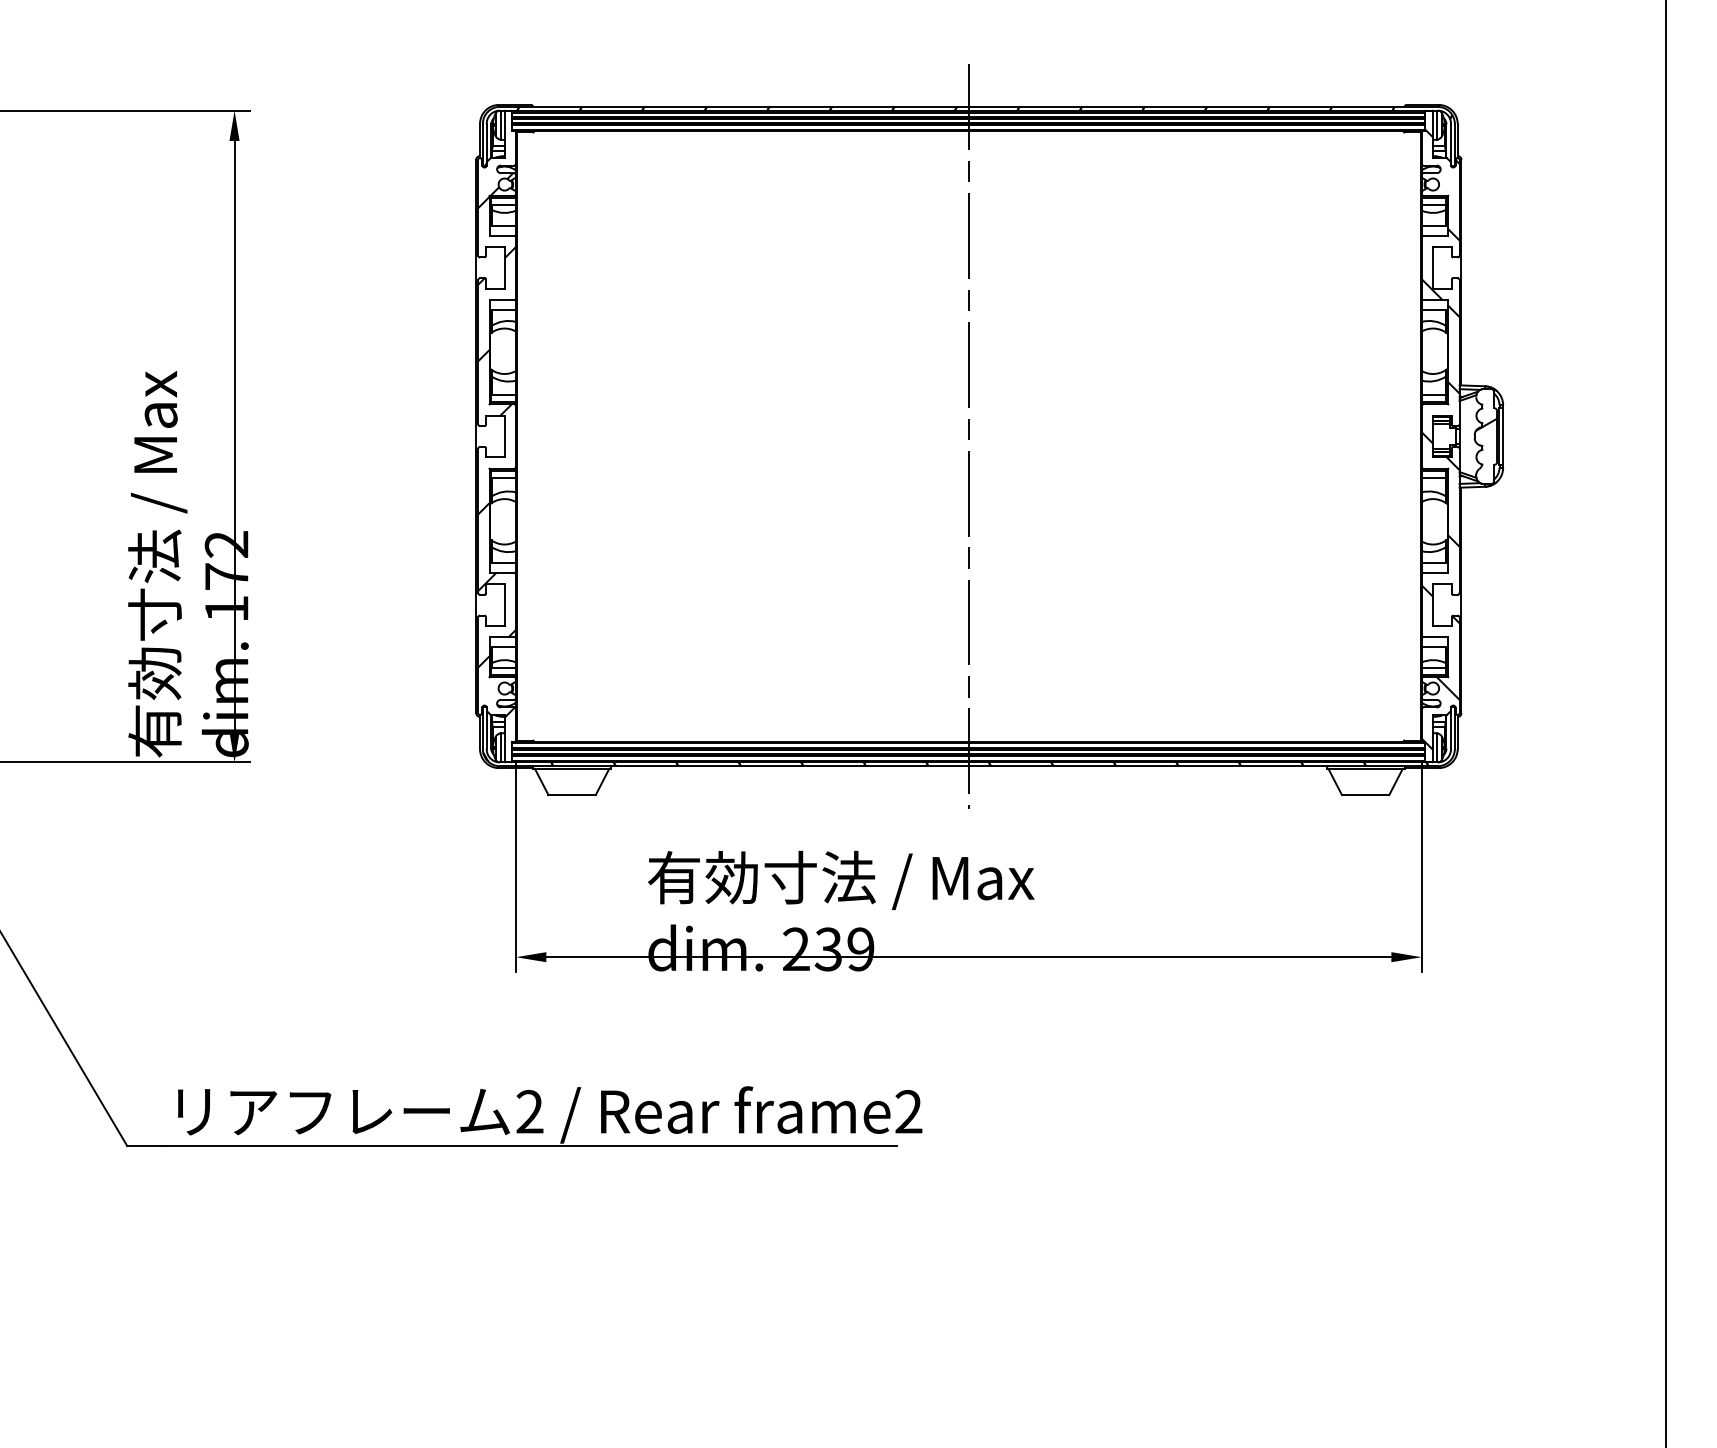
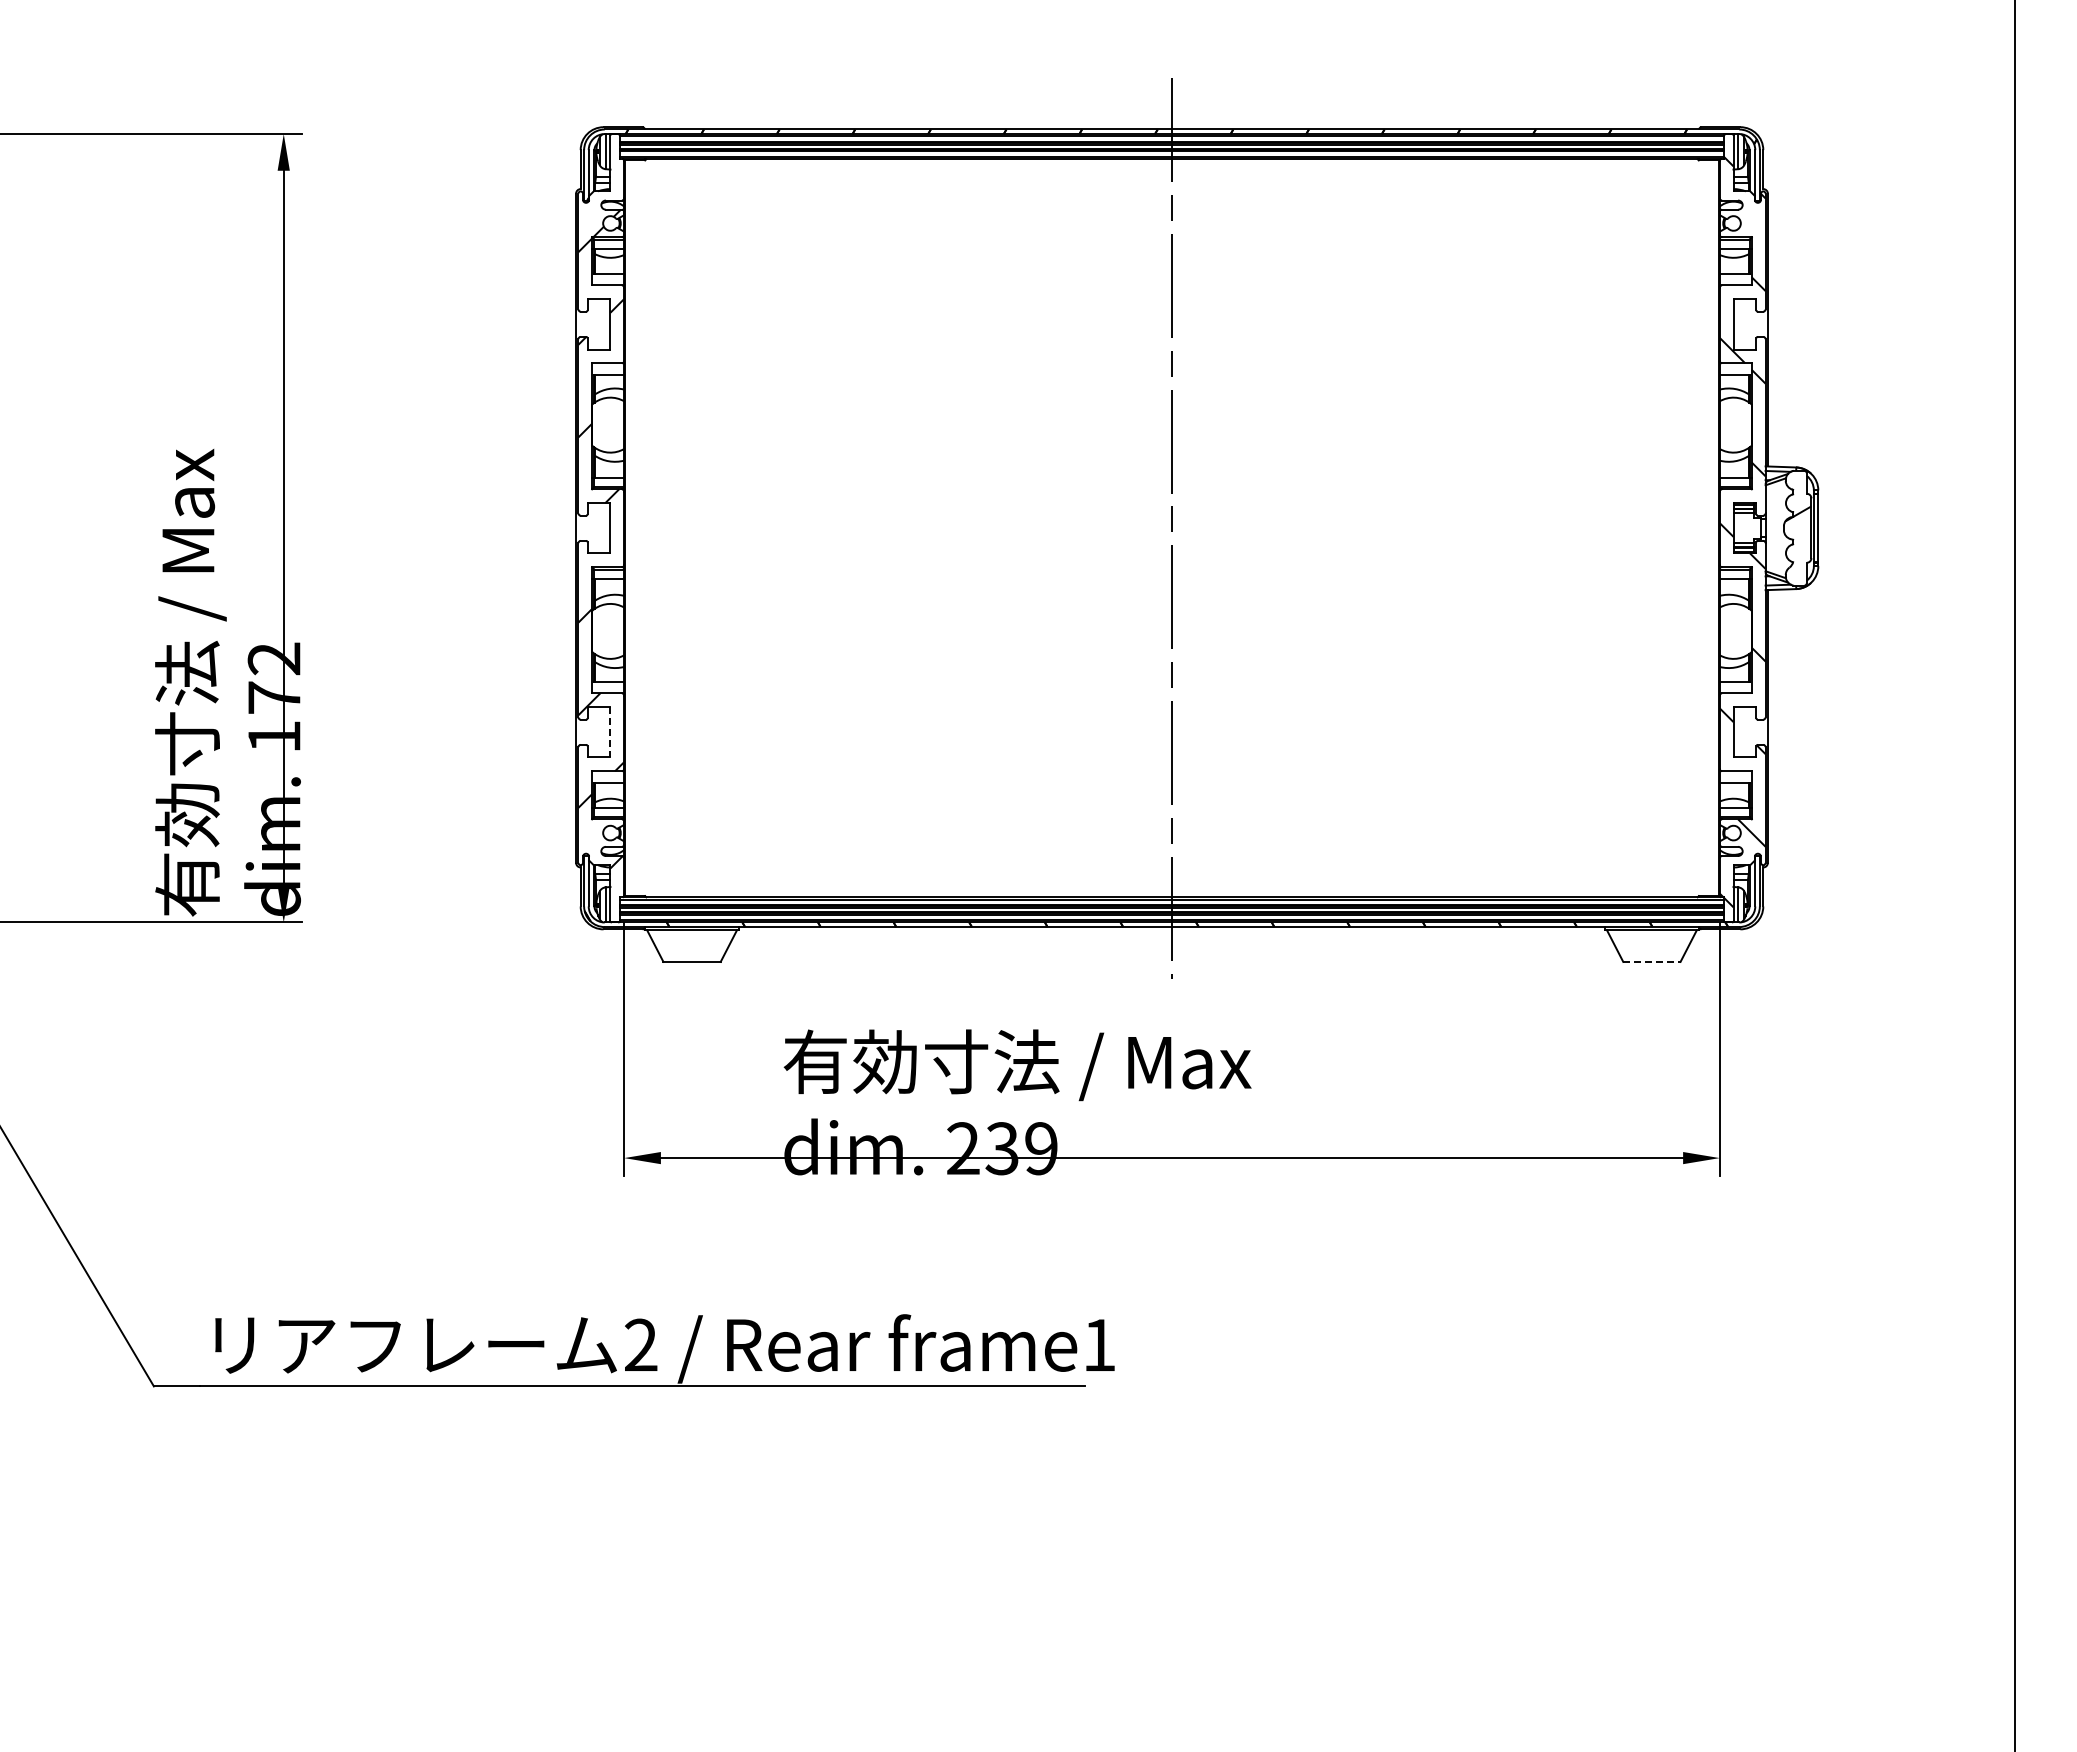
line: (504, 605) -> (610, 732), solid -> dashed
line: (1365, 794) -> (1651, 961), solid -> dashed
text: (908, 1111) -> (1099, 1344), frame2 -> frame1

